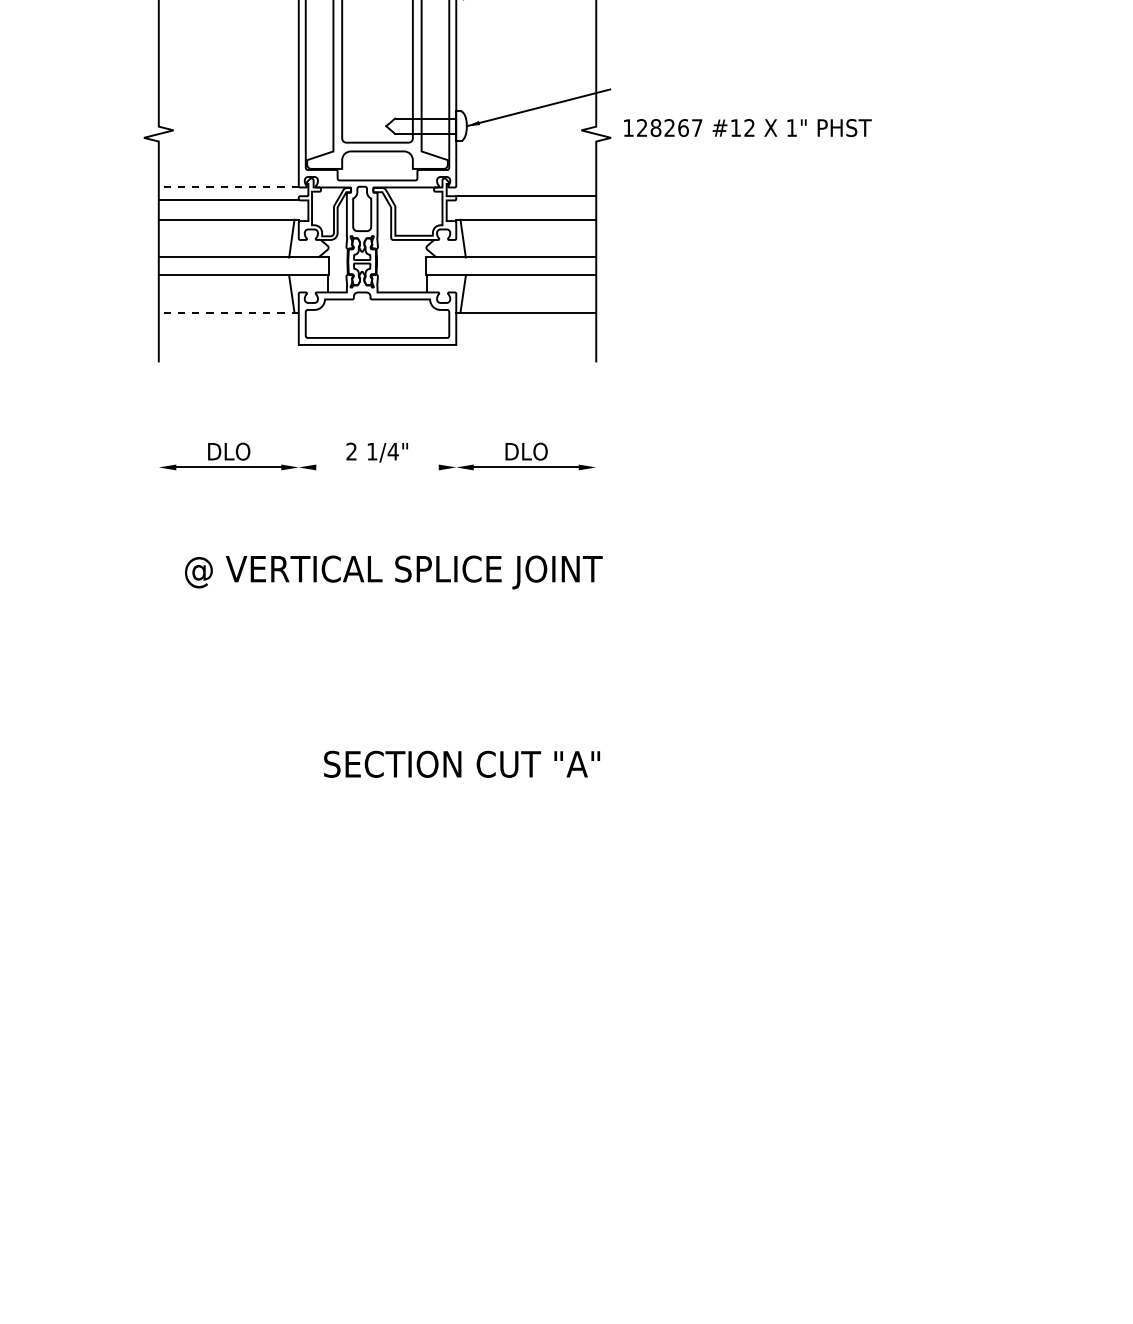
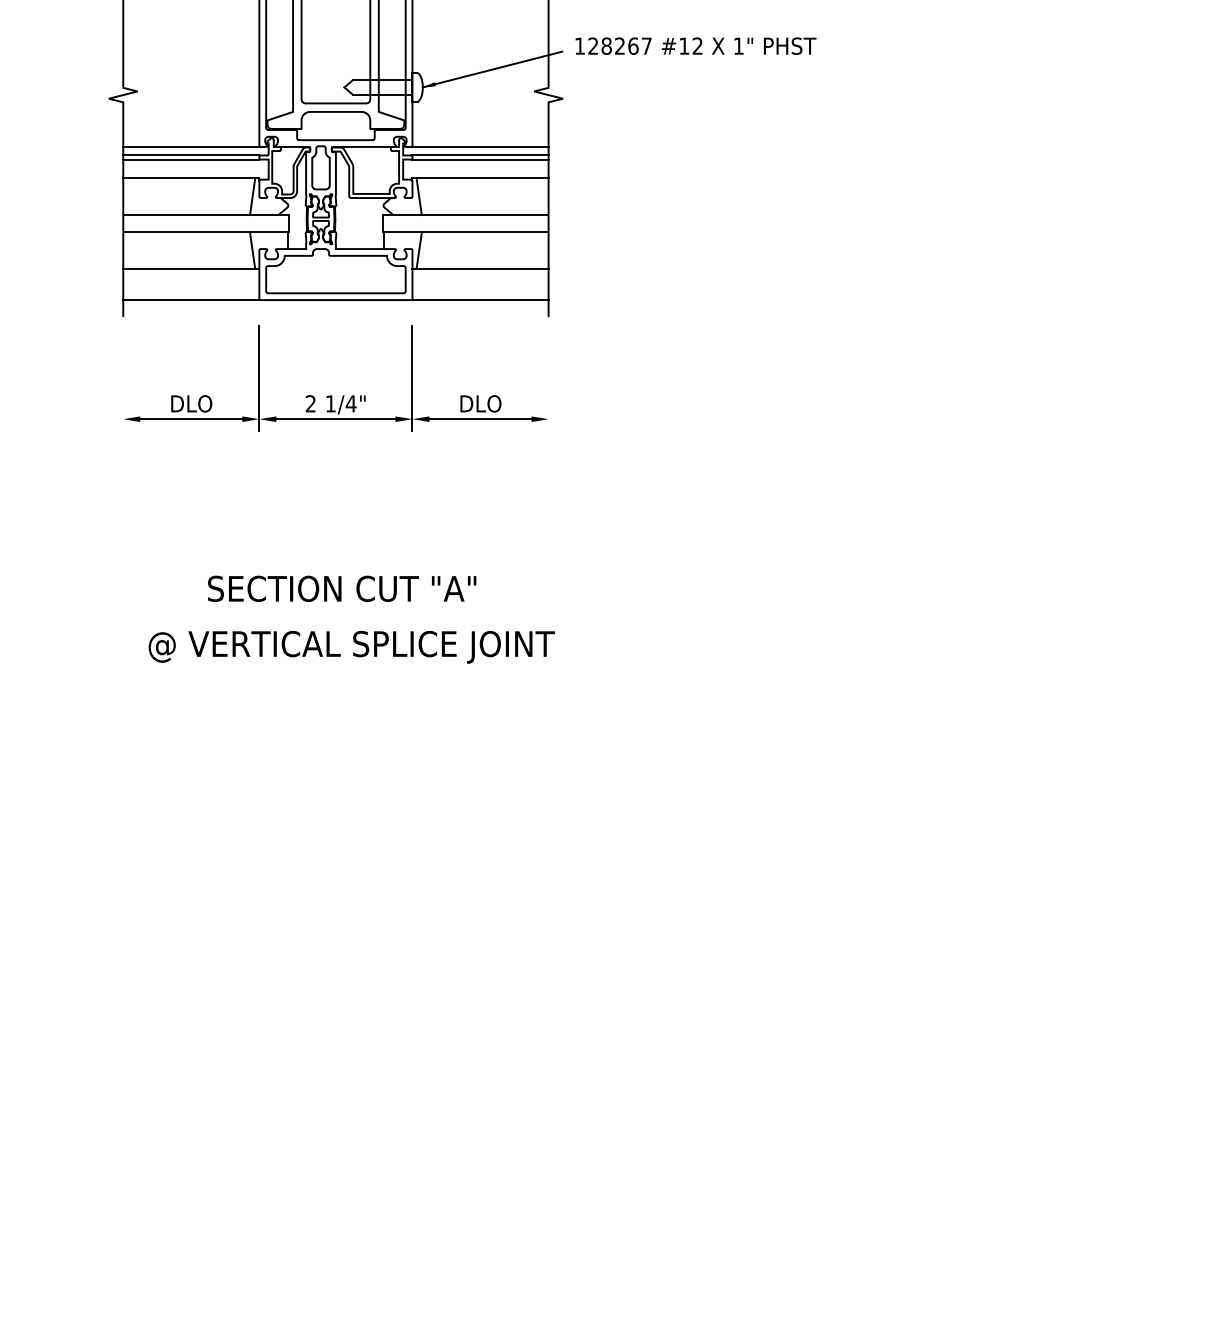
text: (747, 127) -> (695, 45), moved
line: (227, 186) -> (190, 146), dashed -> solid
line: (526, 186) -> (480, 146), added
line: (228, 196) -> (191, 155), added
line: (526, 200) -> (480, 159), added
line: (227, 312) -> (190, 268), dashed -> solid
line: (228, 345) -> (191, 300), added
line: (526, 345) -> (480, 300), added
line: (298, 425) -> (259, 378), added
line: (456, 425) -> (412, 378), added
line: (377, 467) -> (335, 419), added
text: (393, 571) -> (351, 646), moved
text: (462, 763) -> (342, 588), moved

